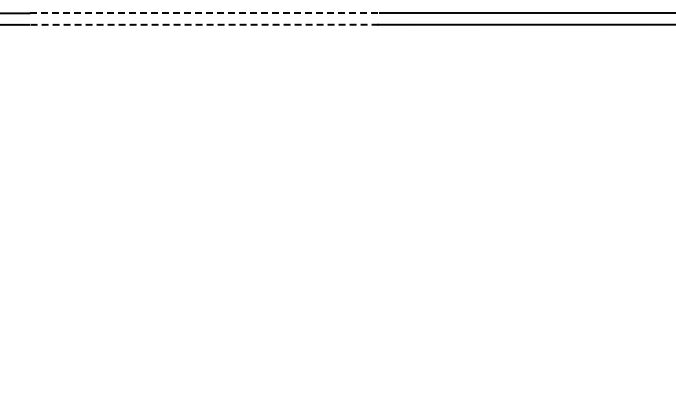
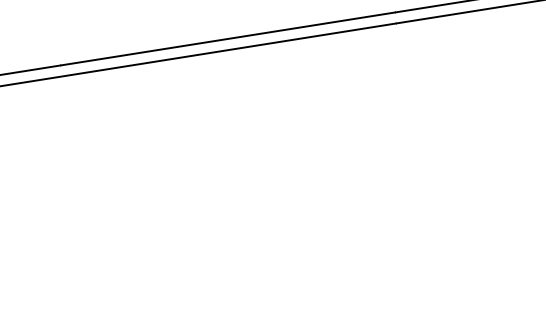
line: (204, 13) -> (228, 39), dashed -> solid
line: (203, 24) -> (228, 49), dashed -> solid

